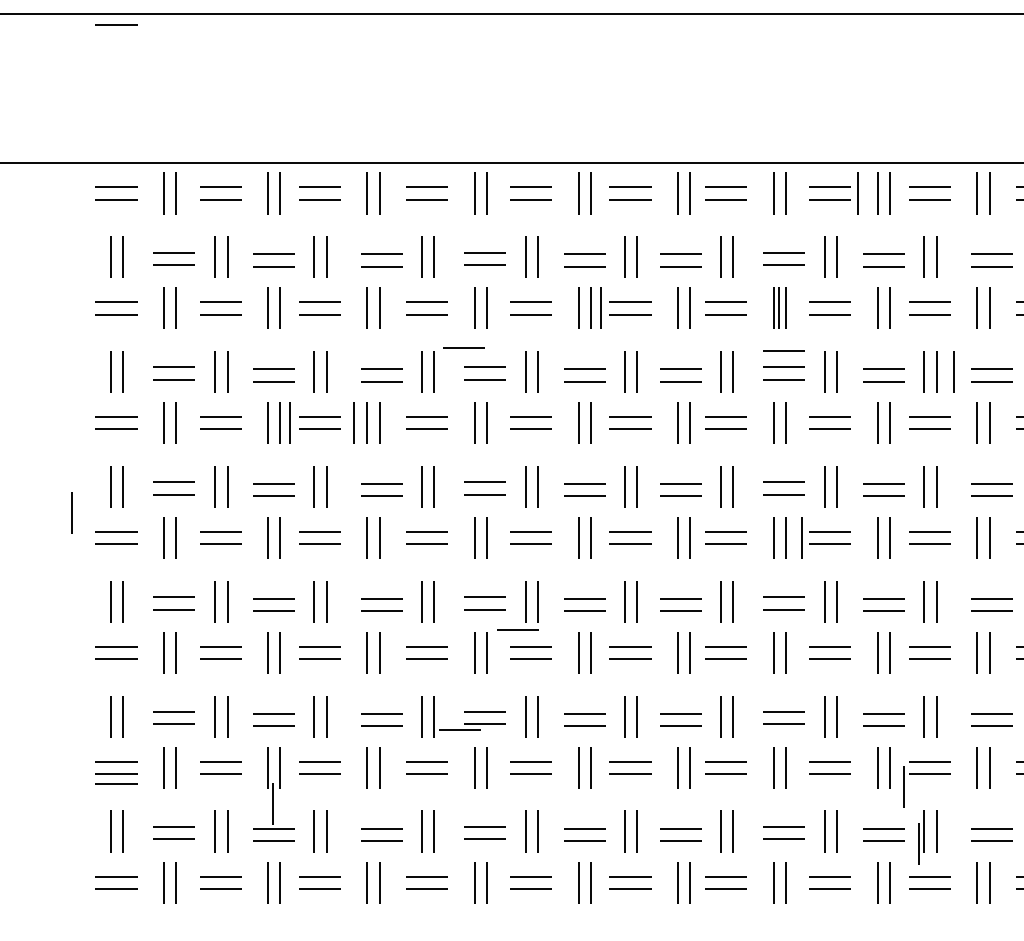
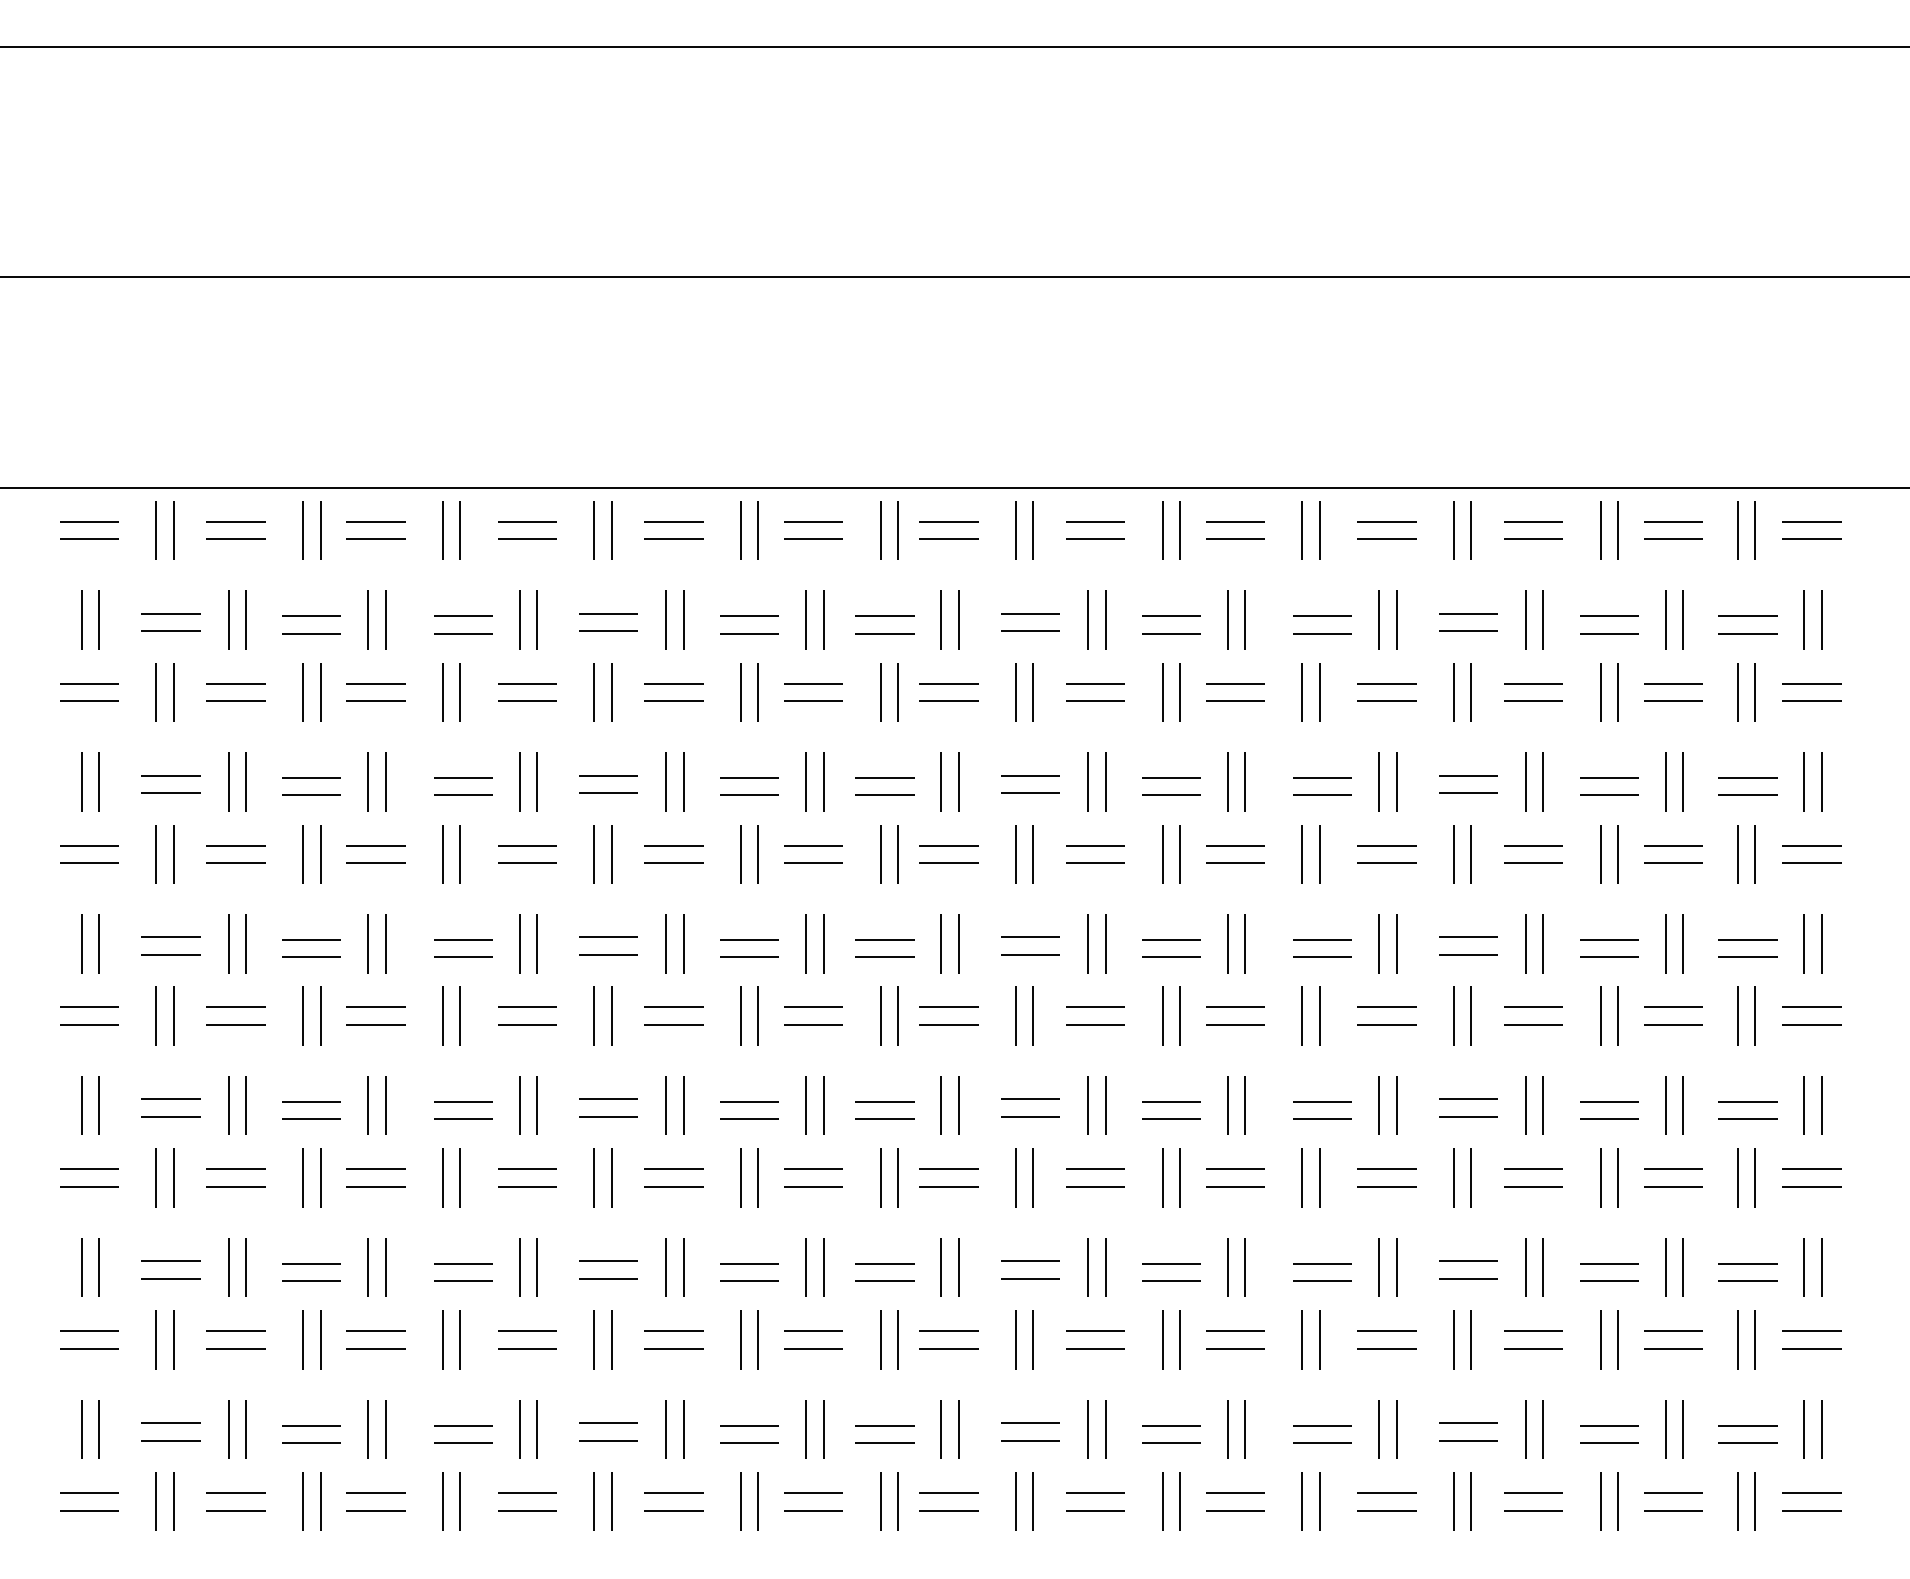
line: (116, 24) -> (89, 292), removed
line: (857, 193) -> (1133, 530), removed
line: (601, 308) -> (772, 692), removed
line: (778, 308) -> (1022, 692), removed
line: (464, 347) -> (579, 747), removed
line: (784, 351) -> (1030, 752), removed
line: (953, 371) -> (1269, 781), removed
line: (290, 423) -> (334, 854), removed
line: (354, 423) -> (424, 854), removed
line: (71, 512) -> (26, 980), removed
line: (801, 537) -> (1054, 1015), removed
line: (517, 629) -> (654, 1144), removed
line: (459, 729) -> (573, 1285), removed
line: (116, 783) -> (89, 1362), removed
line: (903, 786) -> (1198, 1366), removed
line: (272, 803) -> (309, 1390), removed
line: (918, 843) -> (1219, 1446), removed

